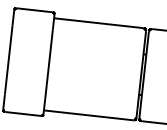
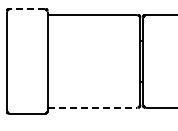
line: (34, 10) -> (27, 9), solid -> dashed
line: (88, 115) -> (92, 107), solid -> dashed

